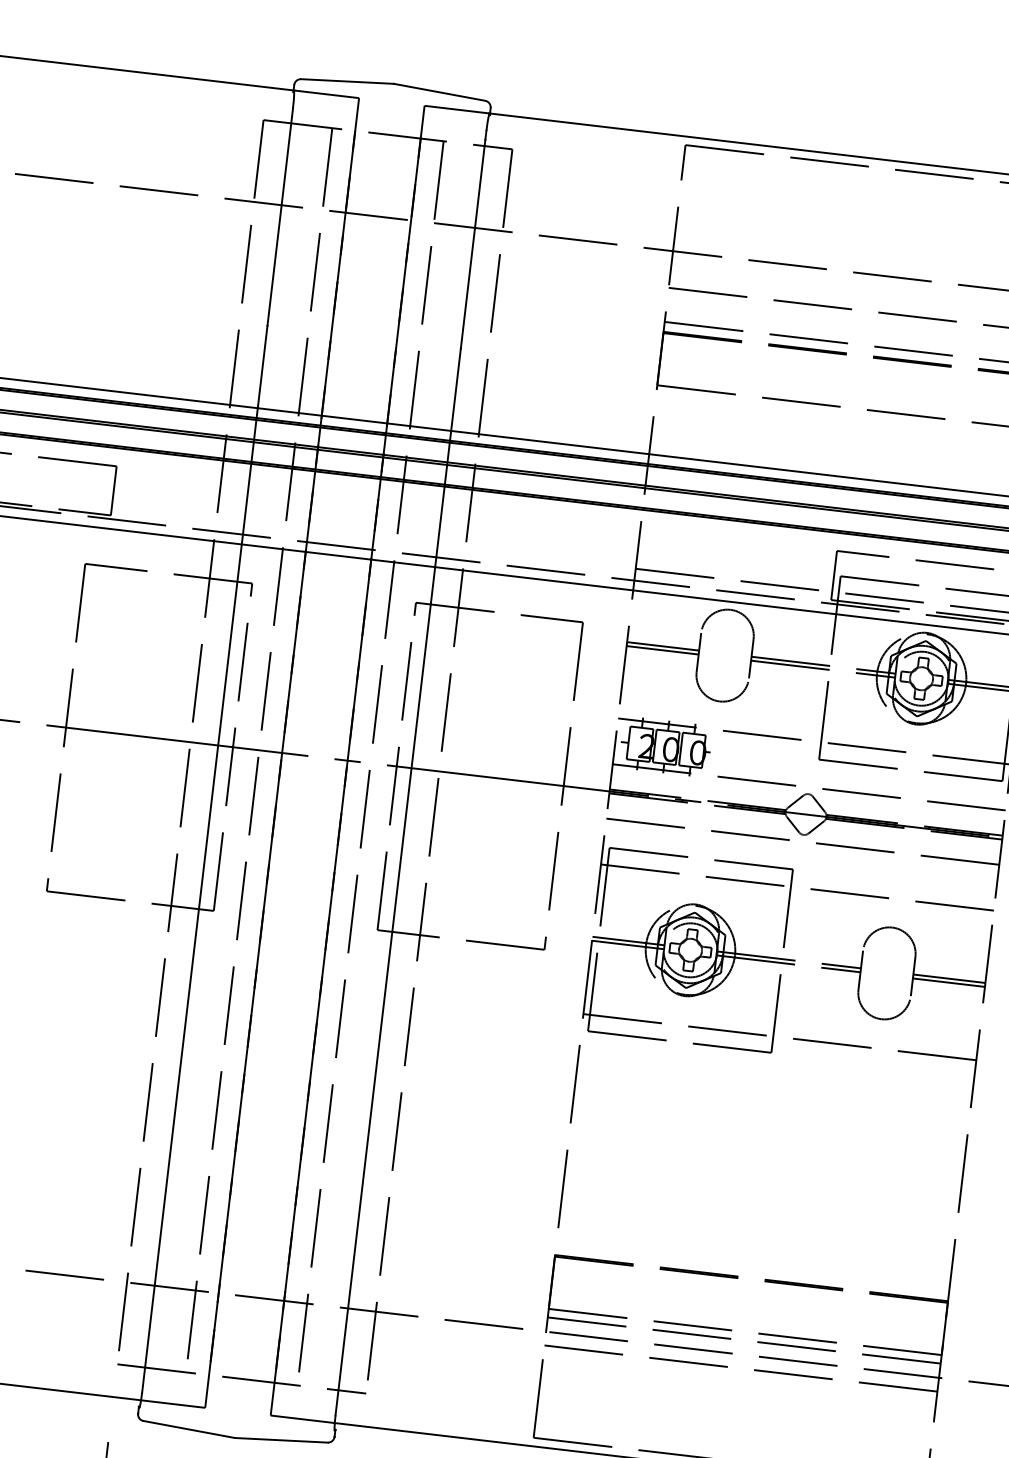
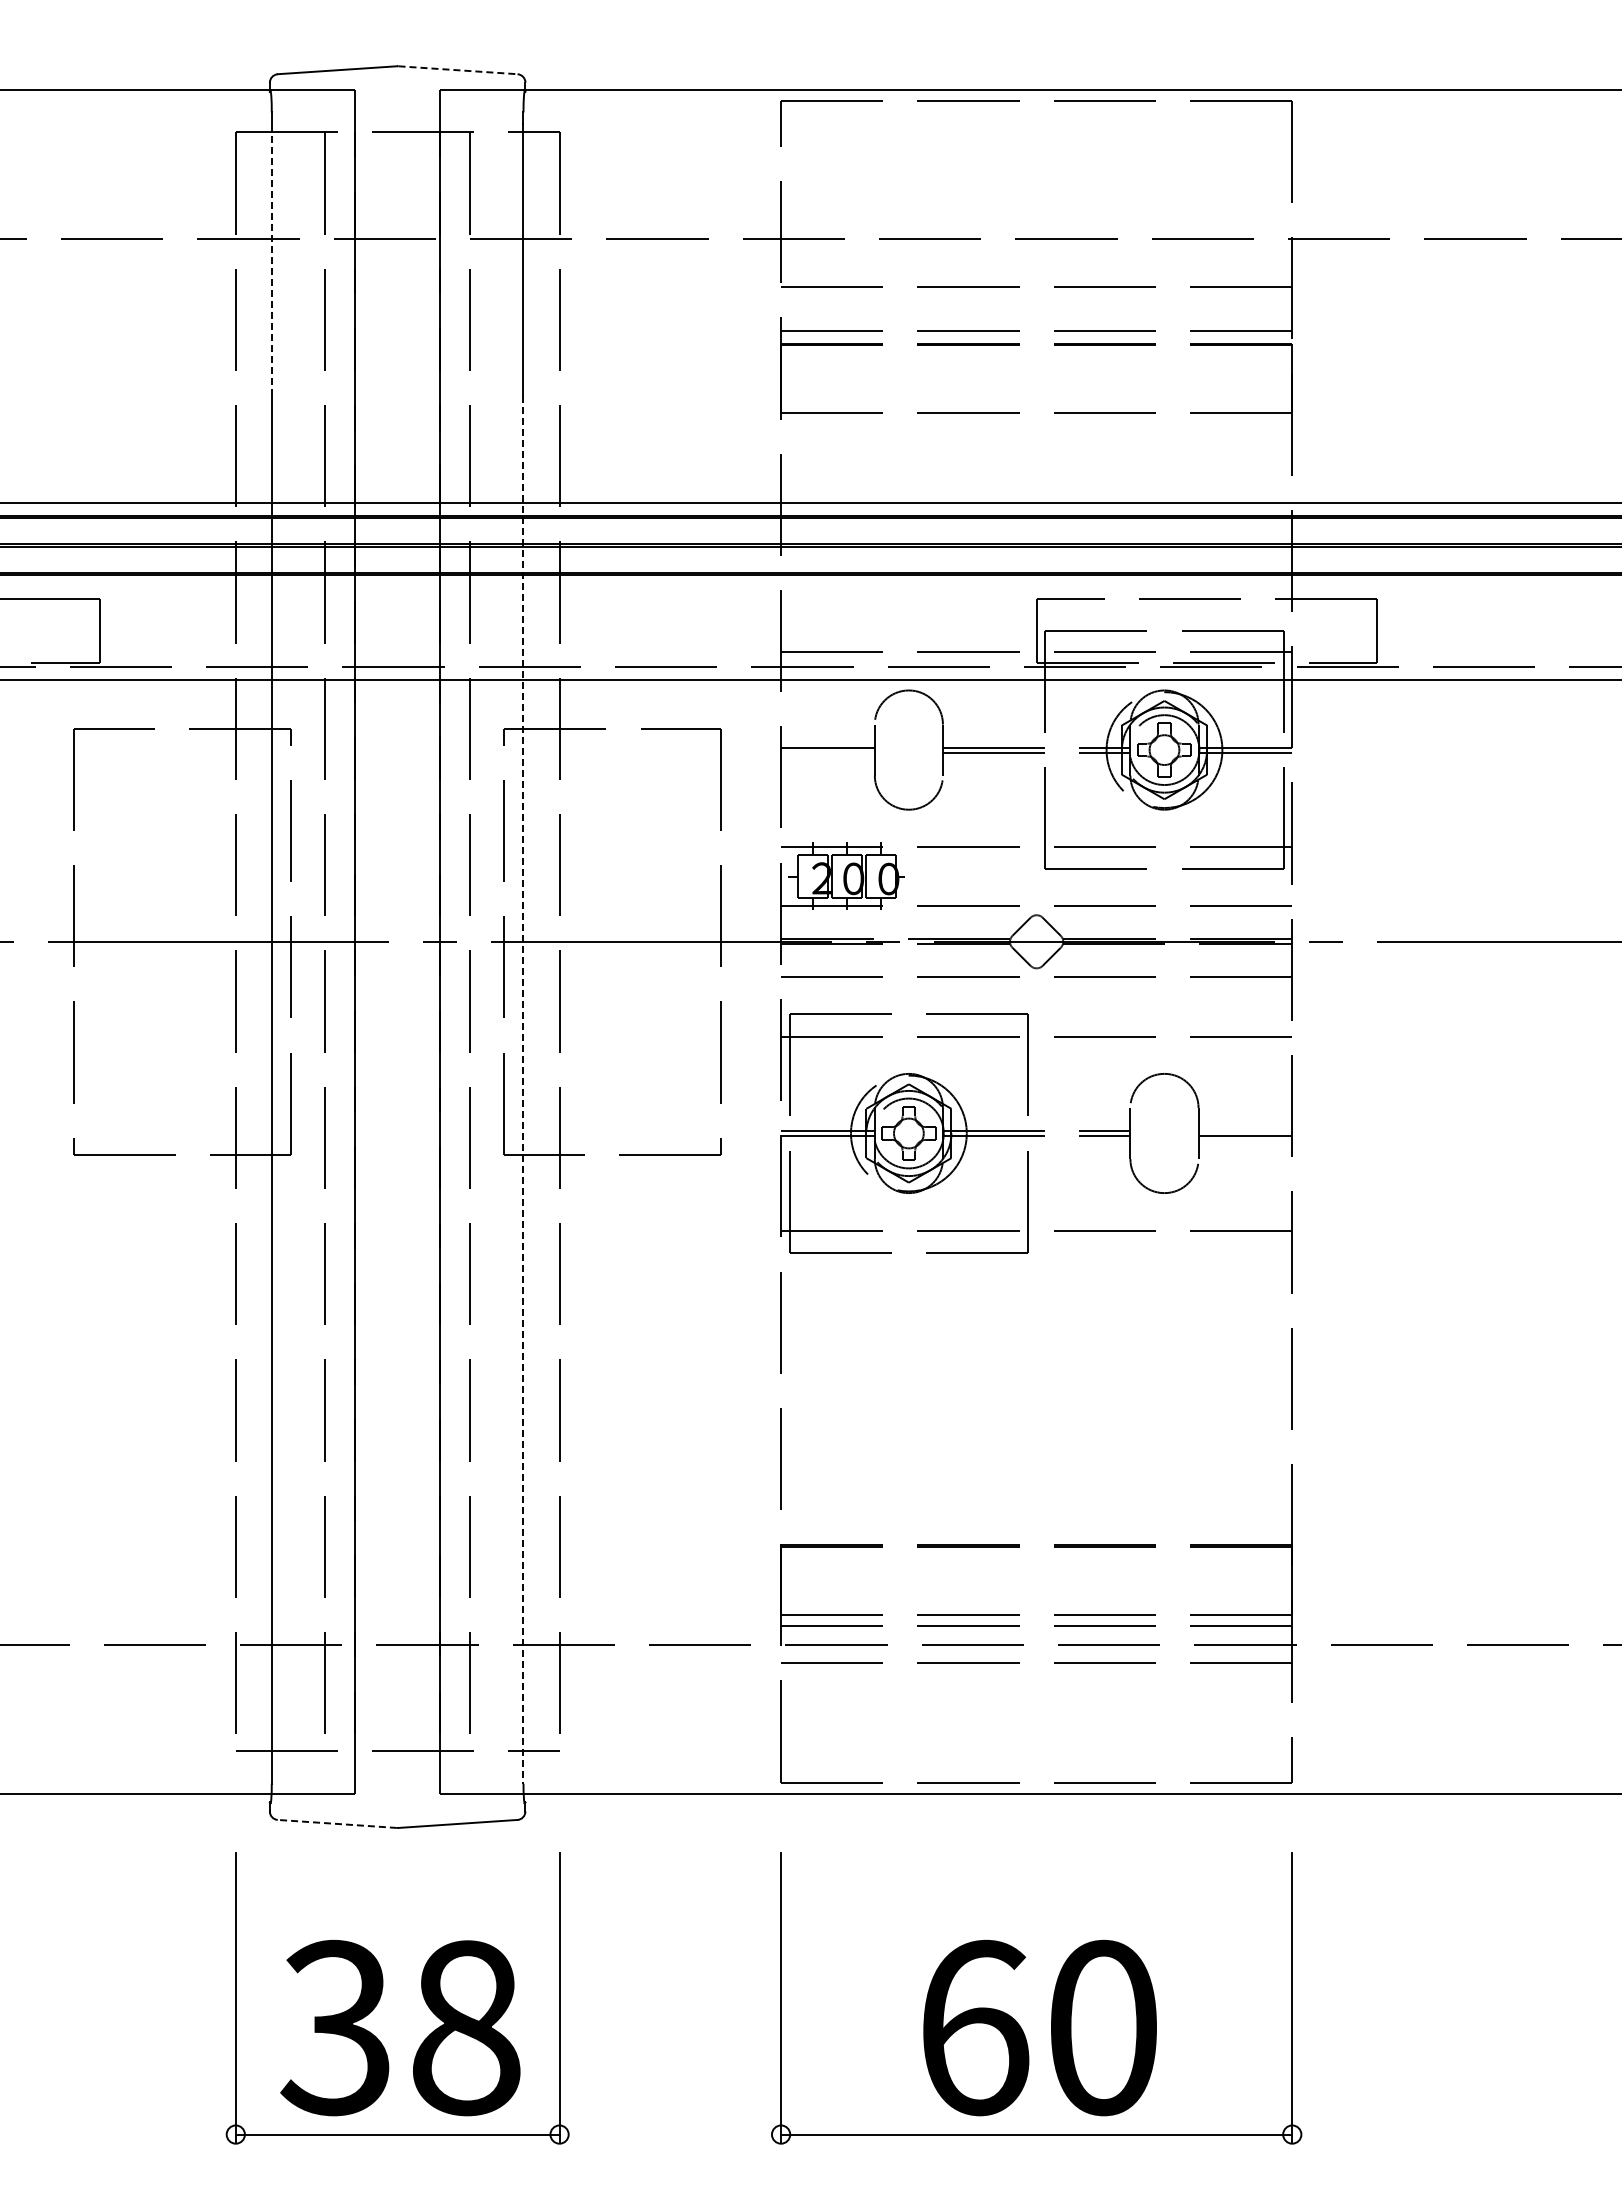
line: (440, 92) -> (458, 70), solid -> dashed
line: (279, 221) -> (271, 260), solid -> dashed
line: (662, 650) -> (827, 752), removed
line: (398, 881) -> (523, 1089), solid -> dashed
line: (949, 978) -> (1245, 1130), removed
line: (189, 1429) -> (337, 1823), solid -> dashed

